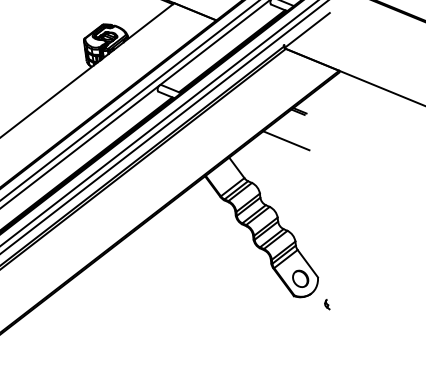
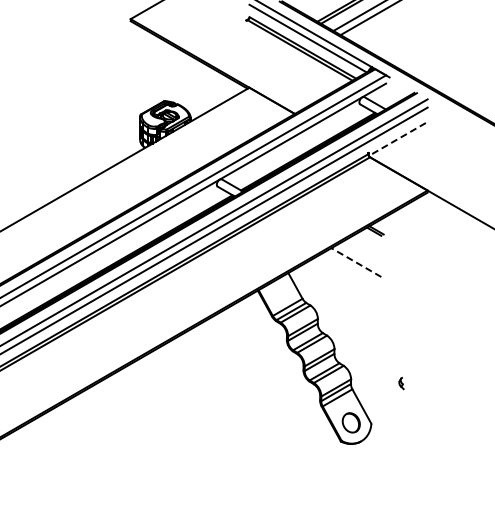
line: (307, 30) -> (397, 139), solid -> dashed
line: (286, 140) -> (356, 262), solid -> dashed
part: (327, 304) -> (401, 383), moved

